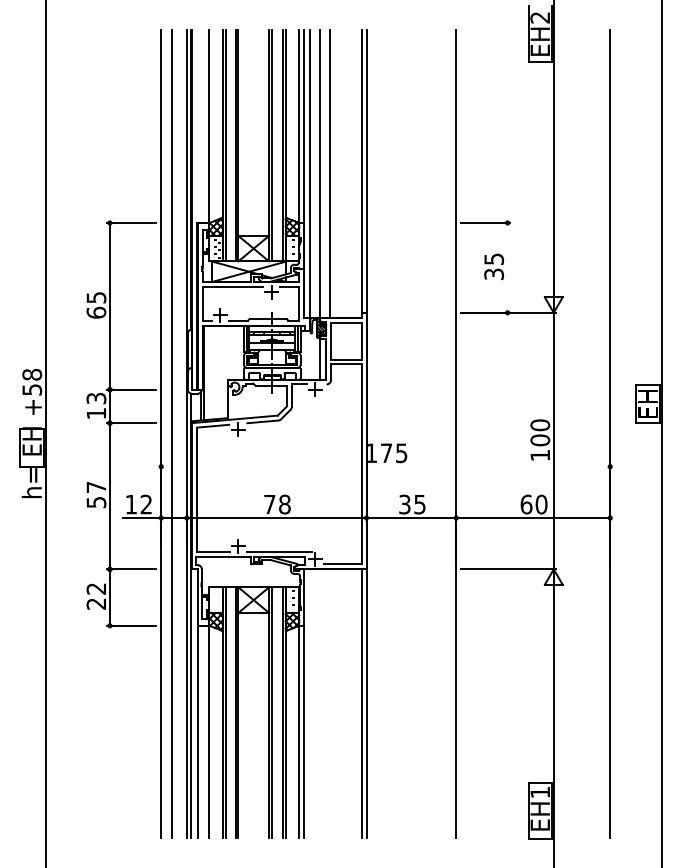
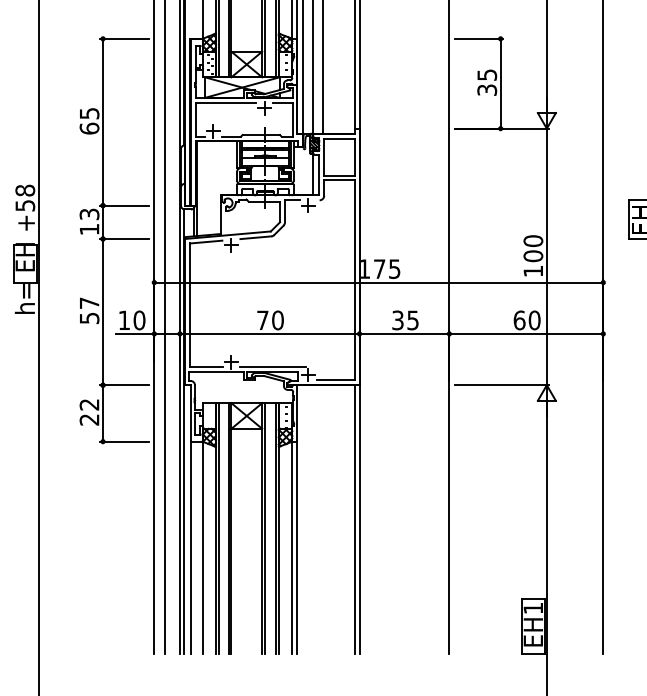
line: (507, 267) -> (500, 83), added
line: (385, 466) -> (378, 282), added
text: (146, 504) -> (139, 320), 12 -> 10
text: (284, 504) -> (277, 320), 78 -> 70

